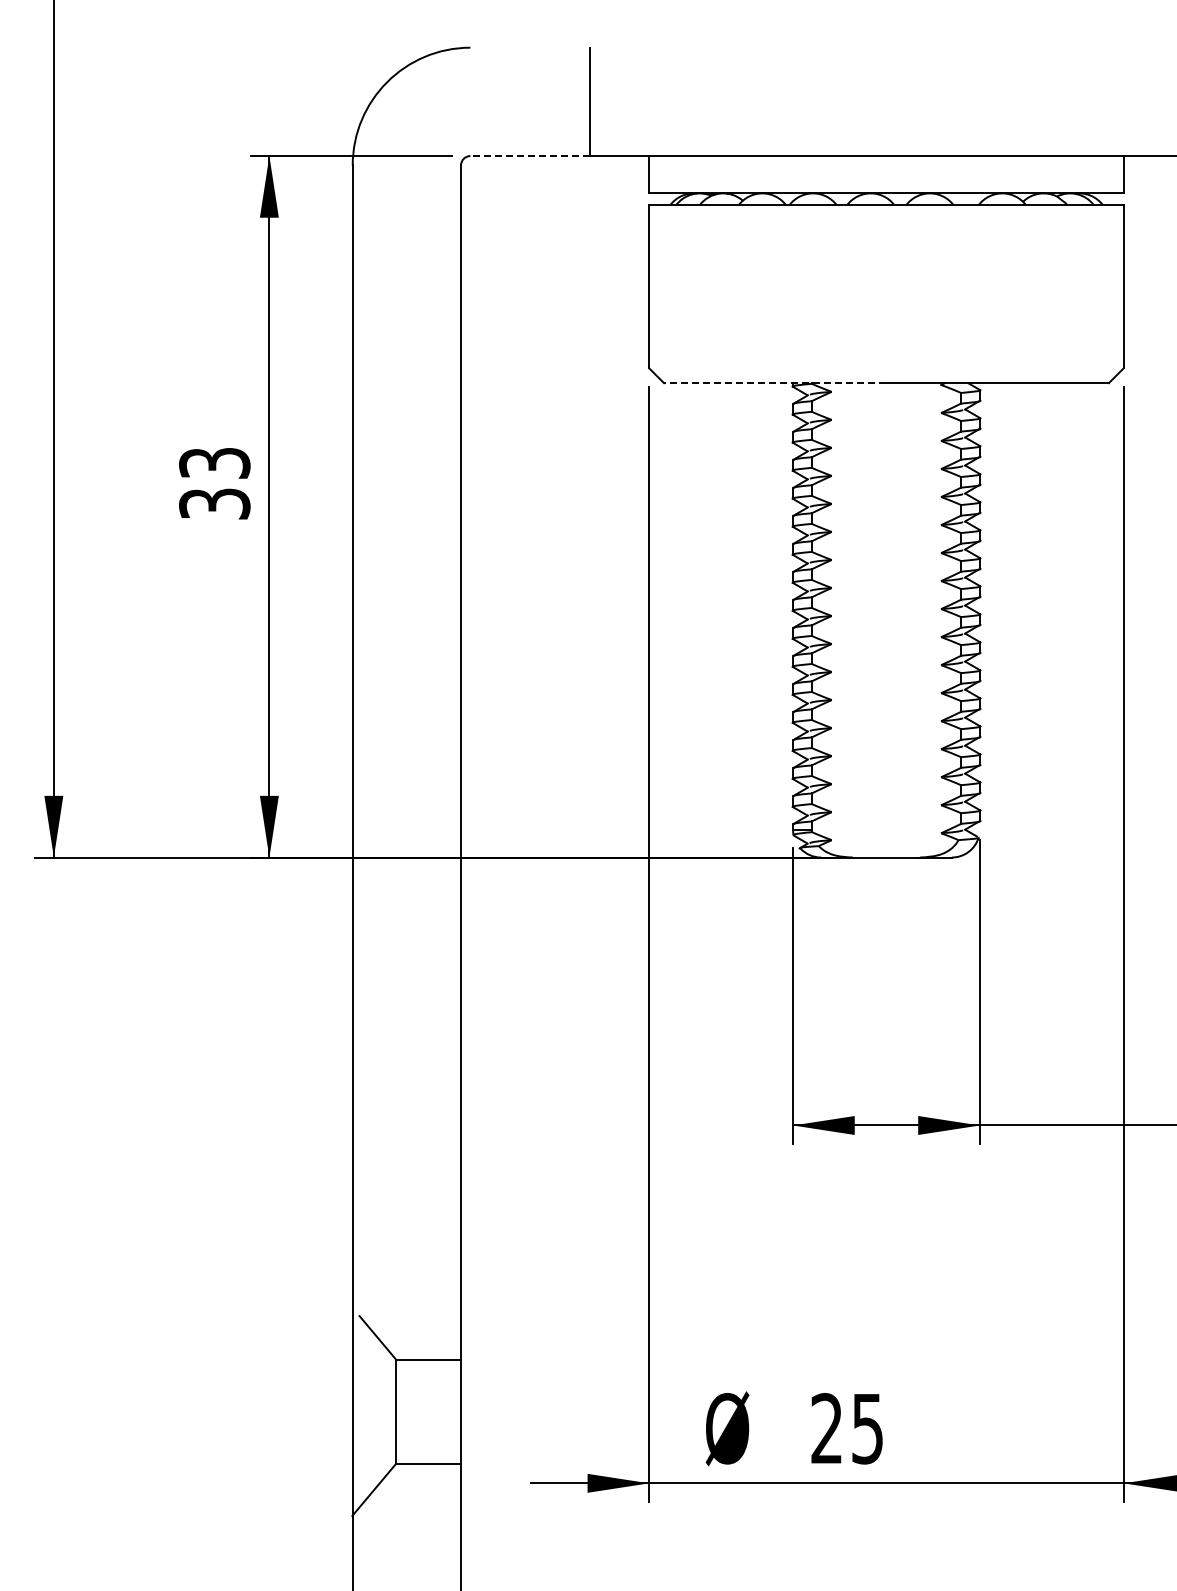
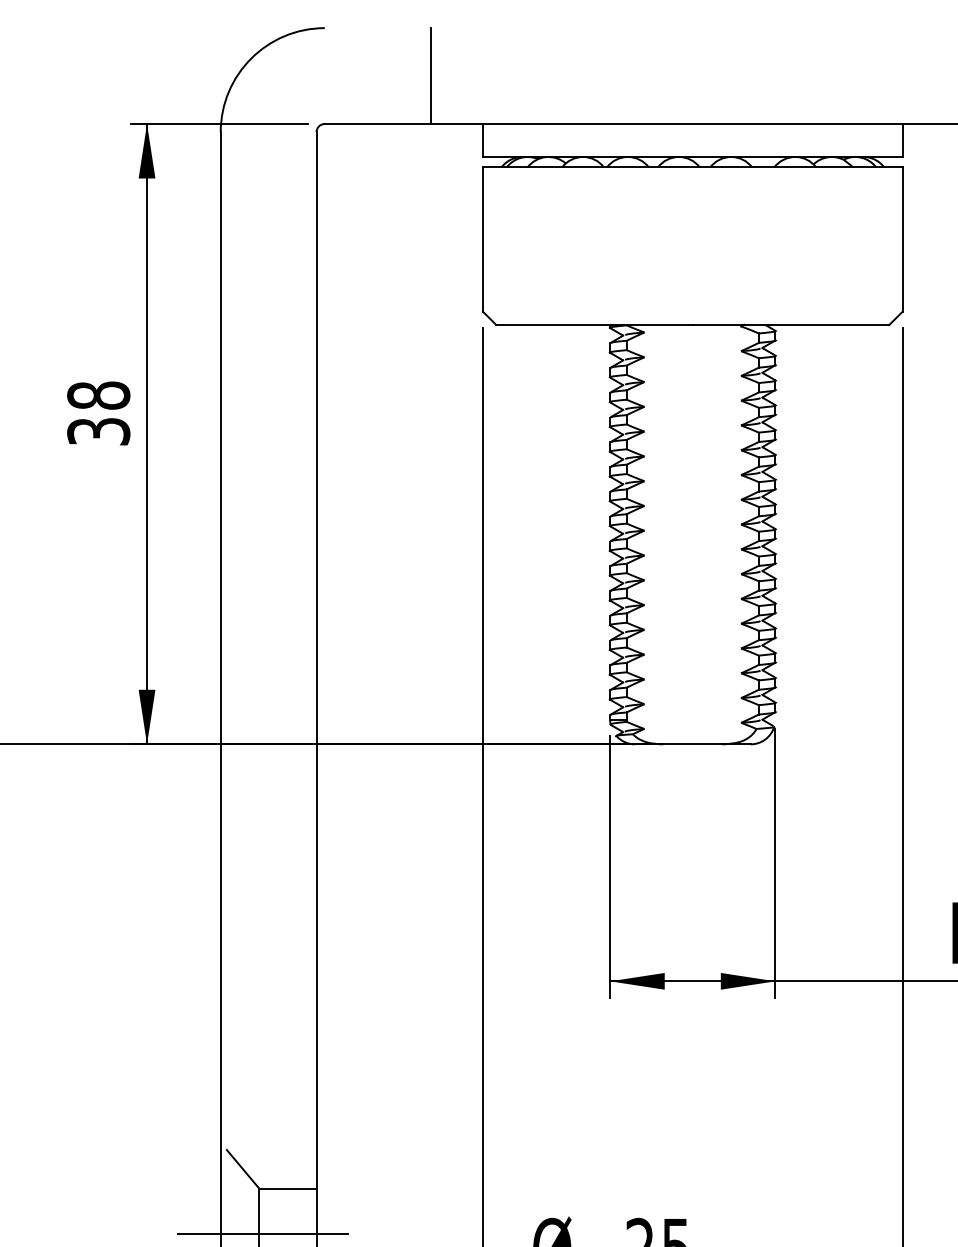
line: (530, 156) -> (377, 124), dashed -> solid
line: (774, 383) -> (593, 325), dashed -> solid
text: (214, 463) -> (98, 395), 33 -> 38
line: (400, 1411) -> (263, 1234), added

